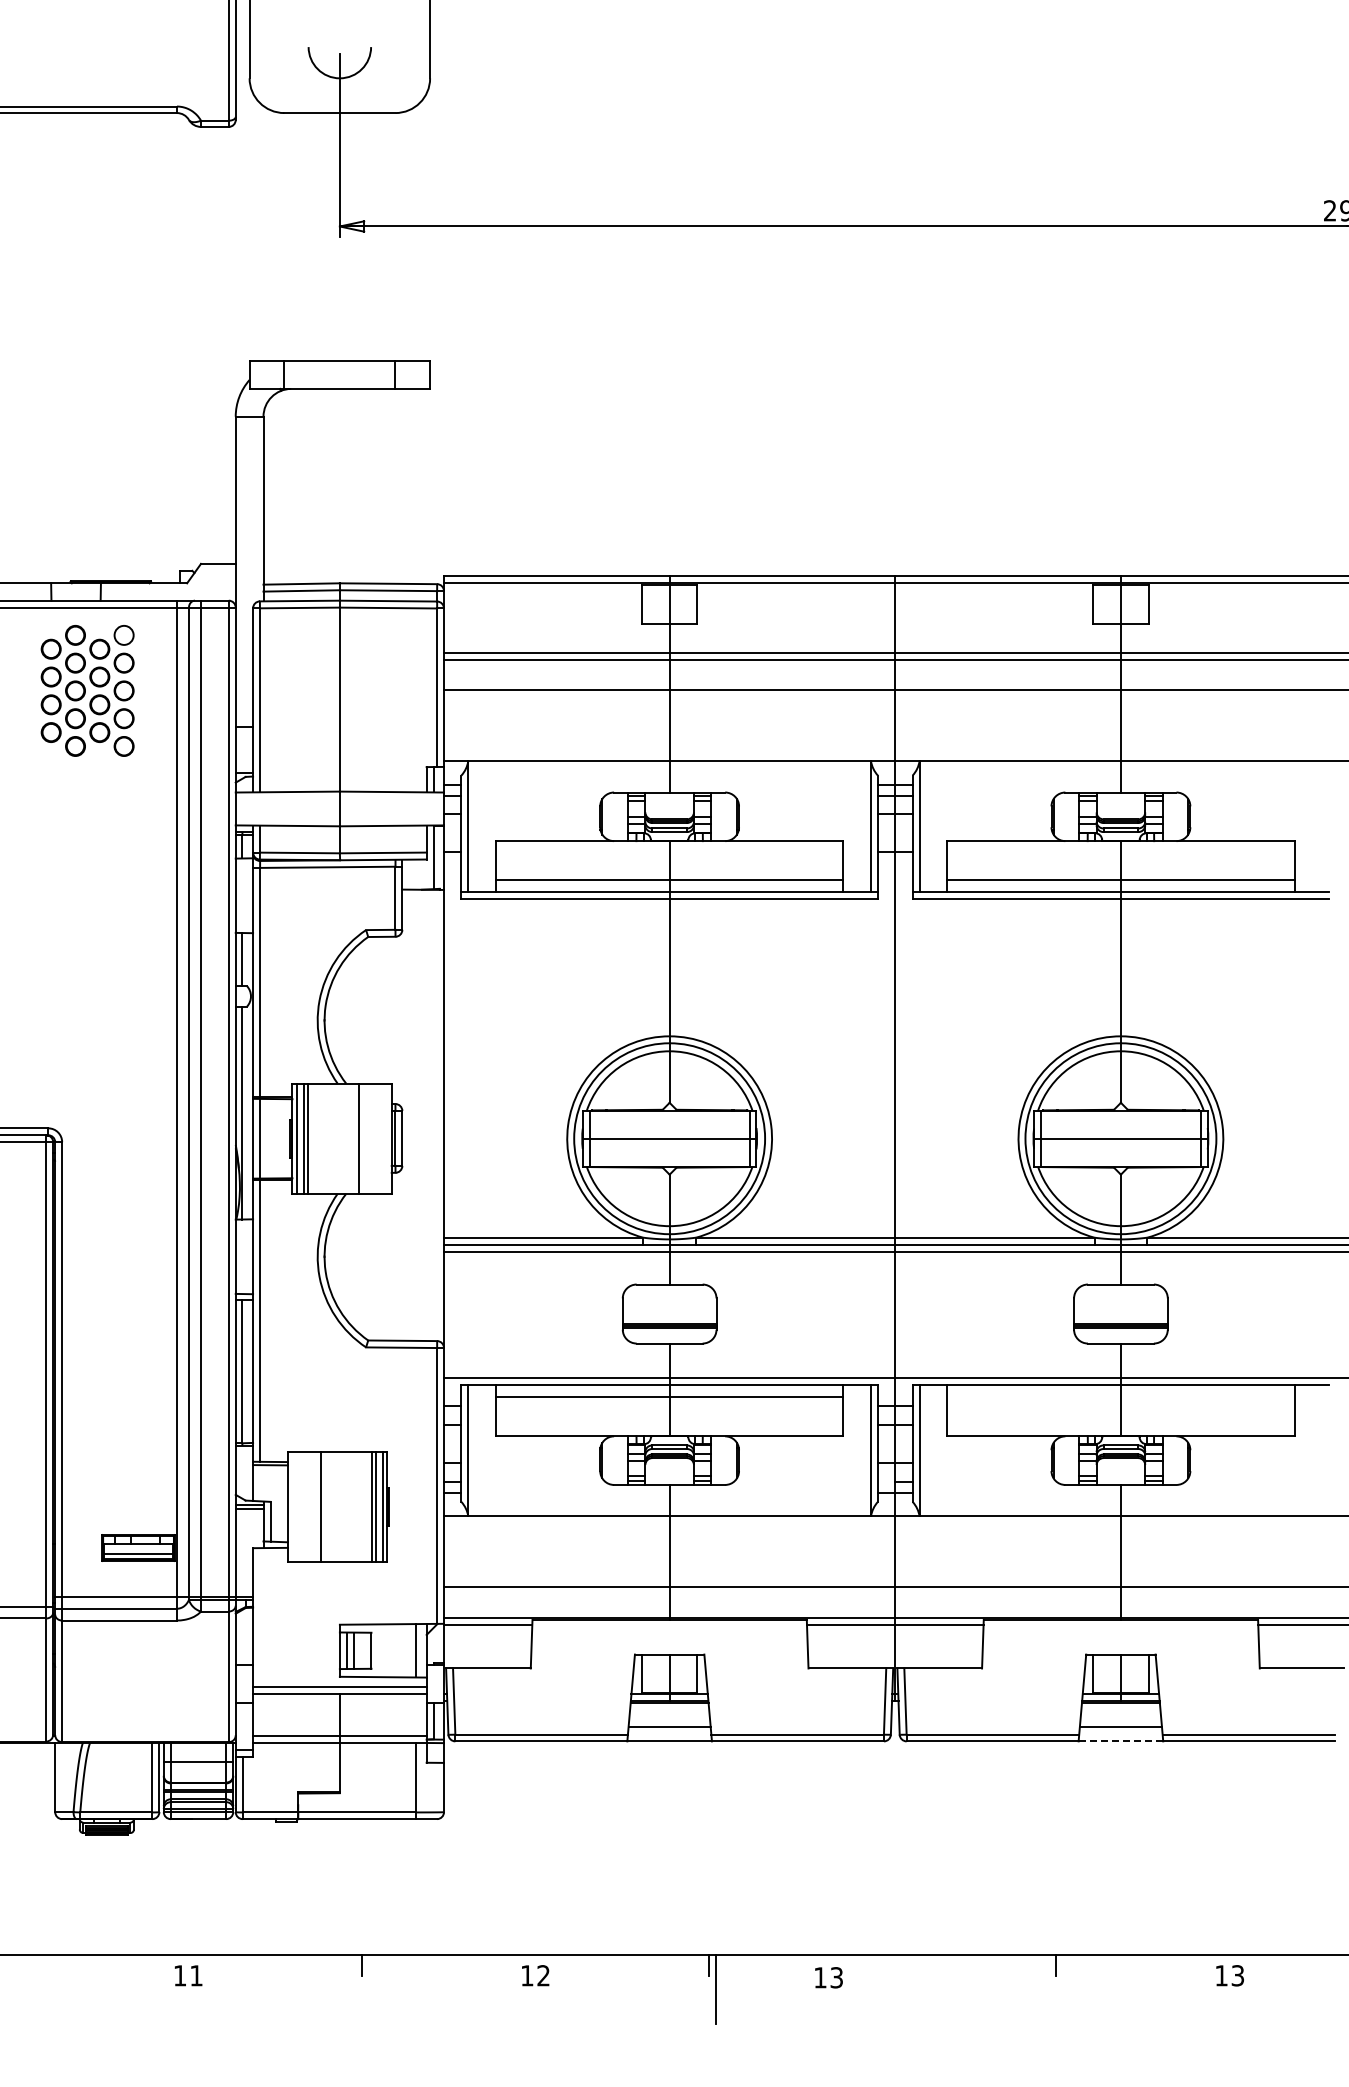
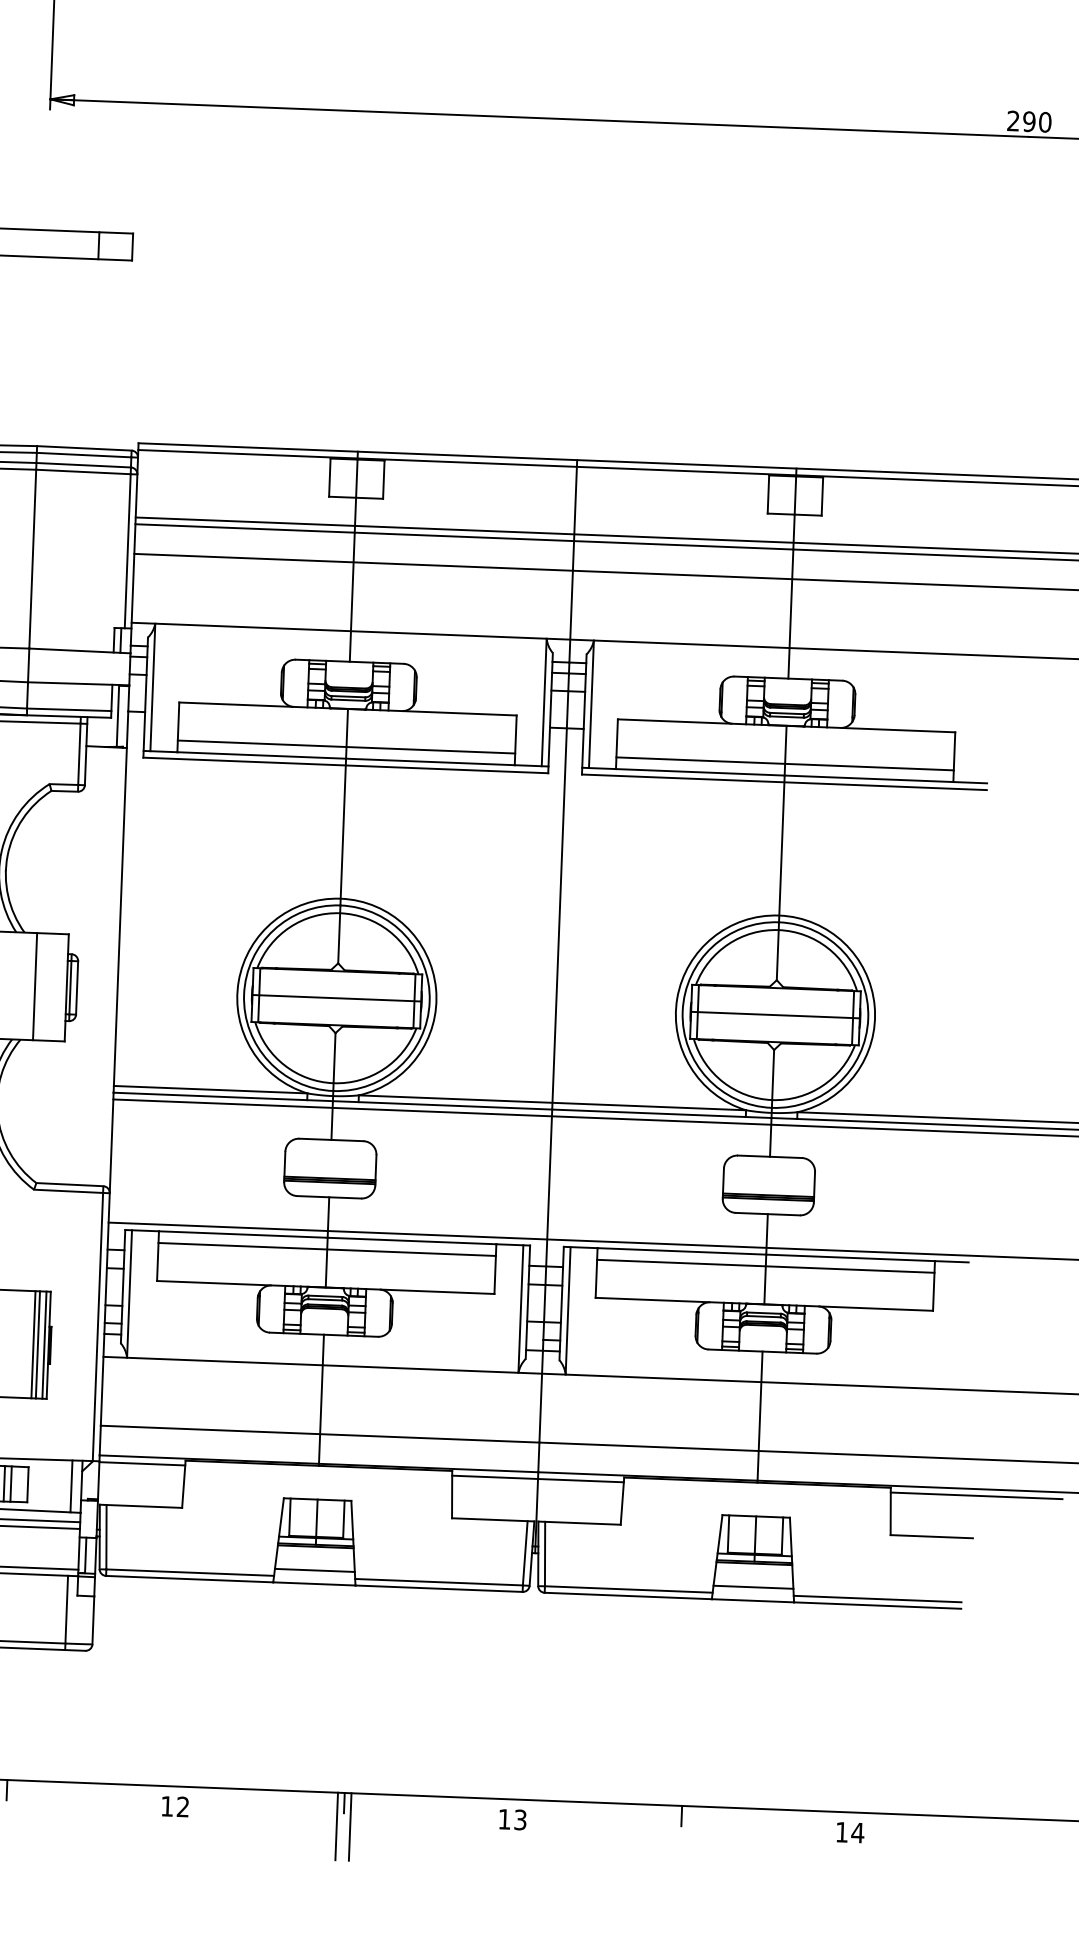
line: (1120, 1397) -> (765, 1266), added
line: (1121, 1741) -> (753, 1600), dashed -> solid
text: (1237, 1975) -> (857, 1832), 13 -> 14
text: (828, 1977) -> (512, 1819), moved
line: (702, 1989) -> (337, 1826), added

